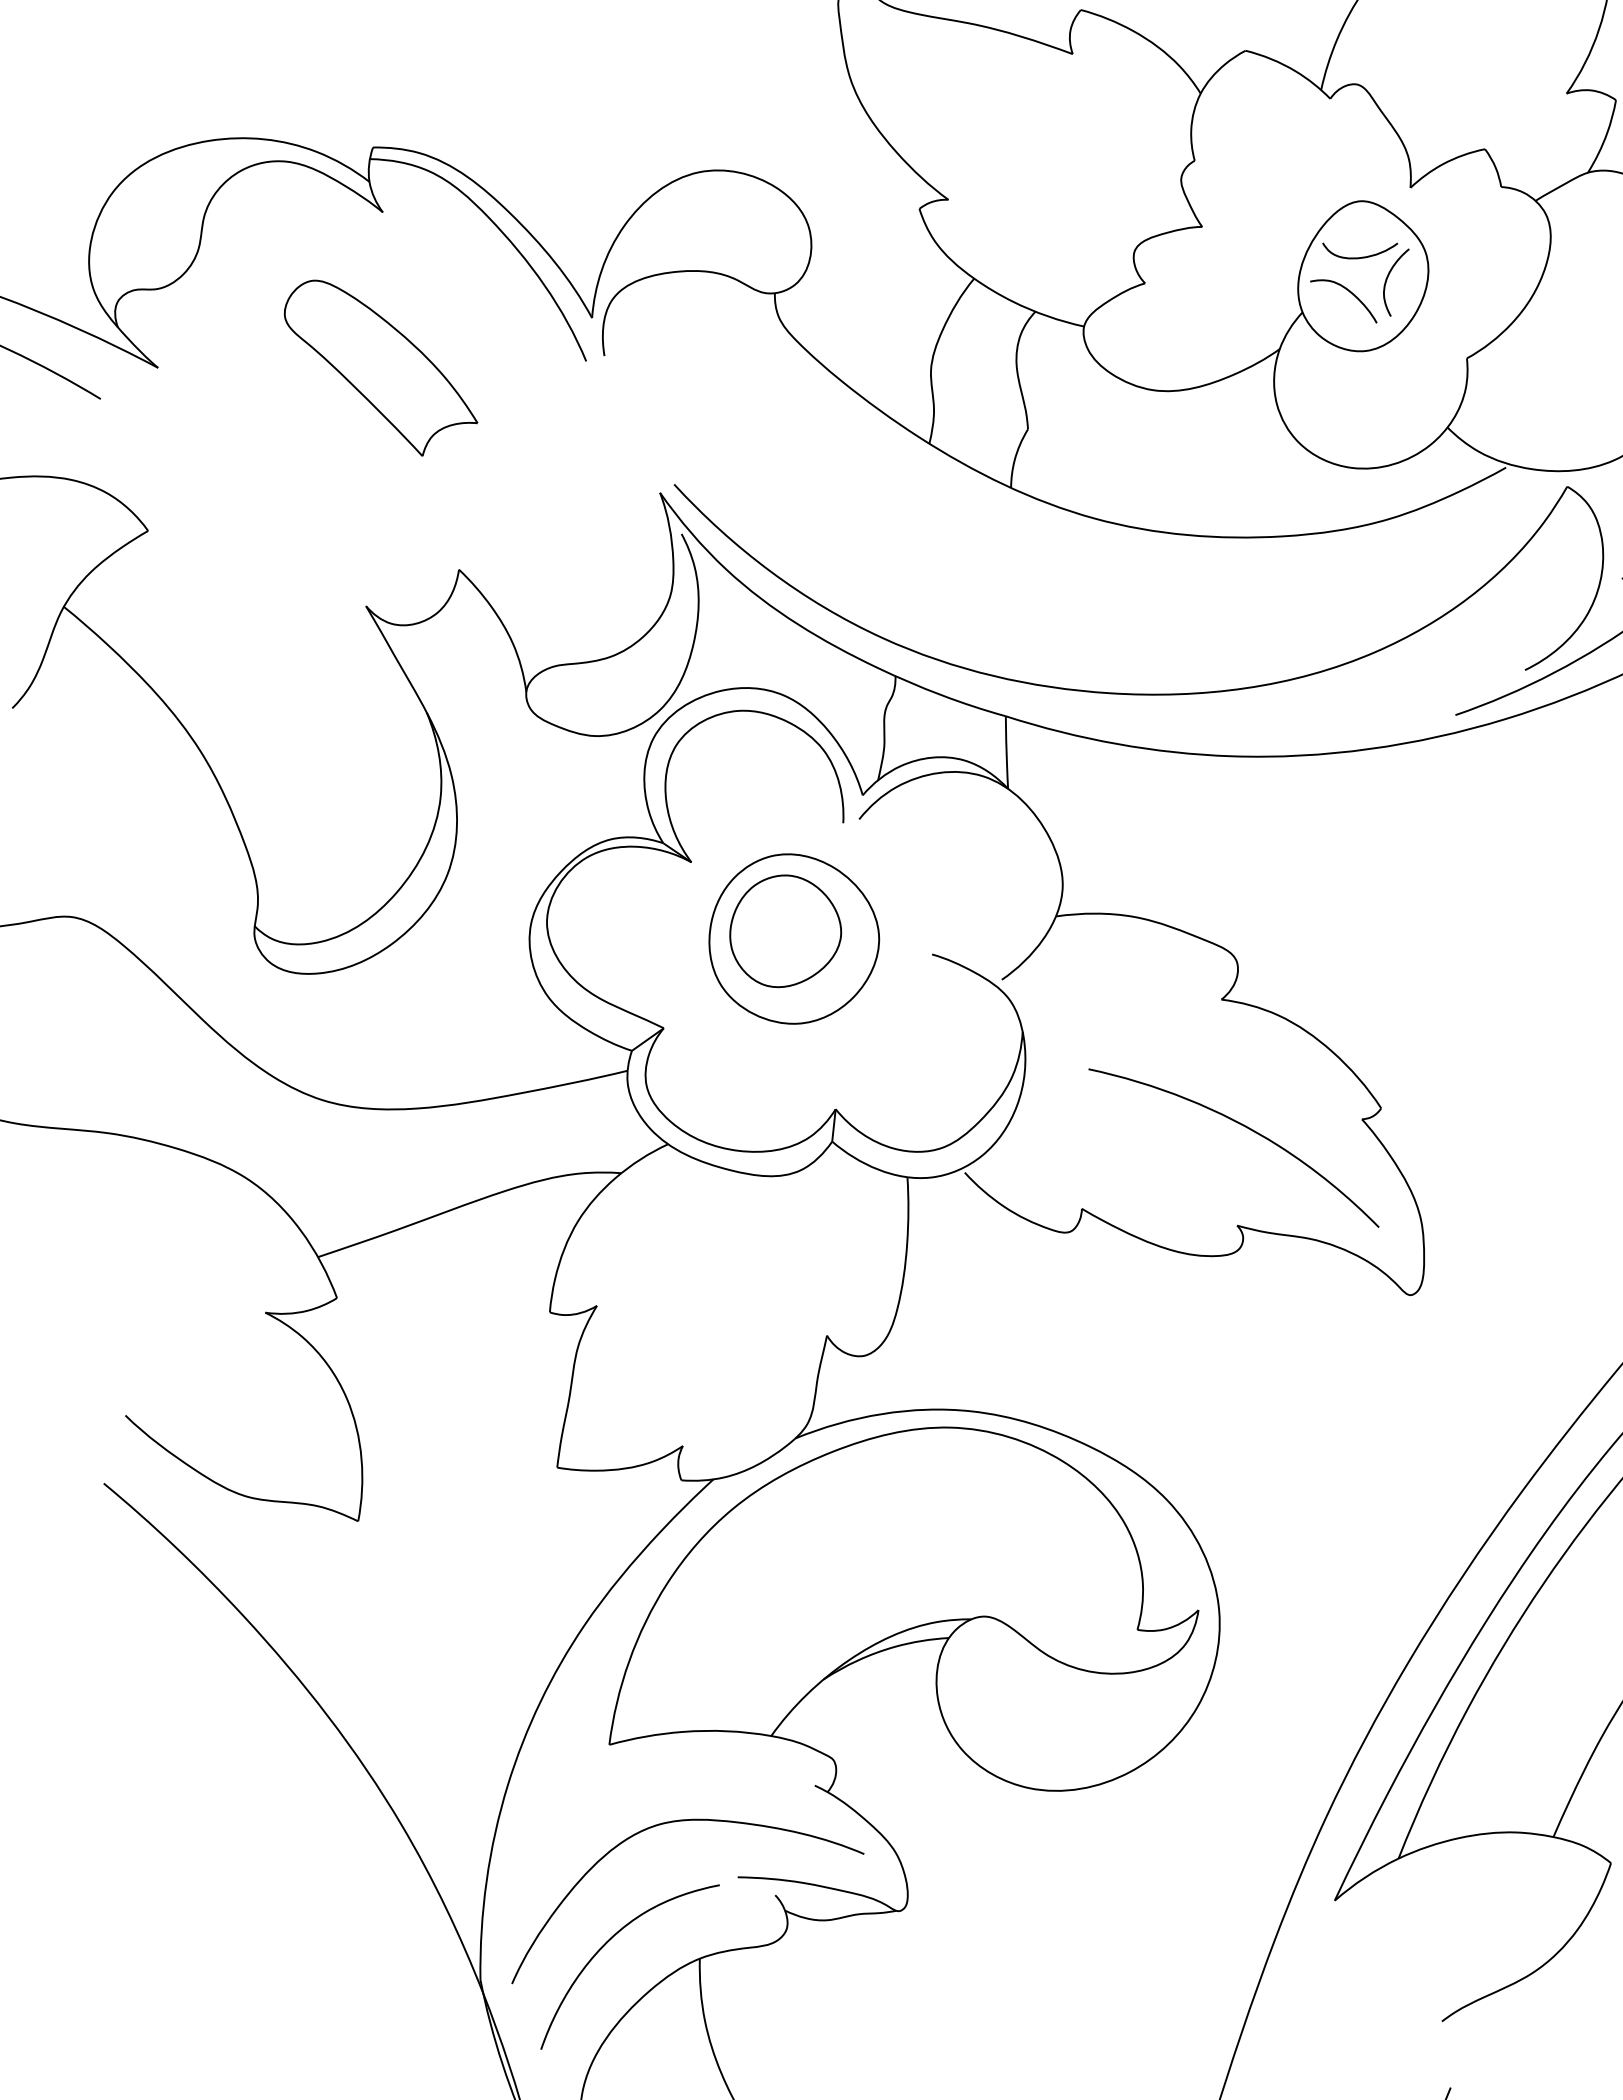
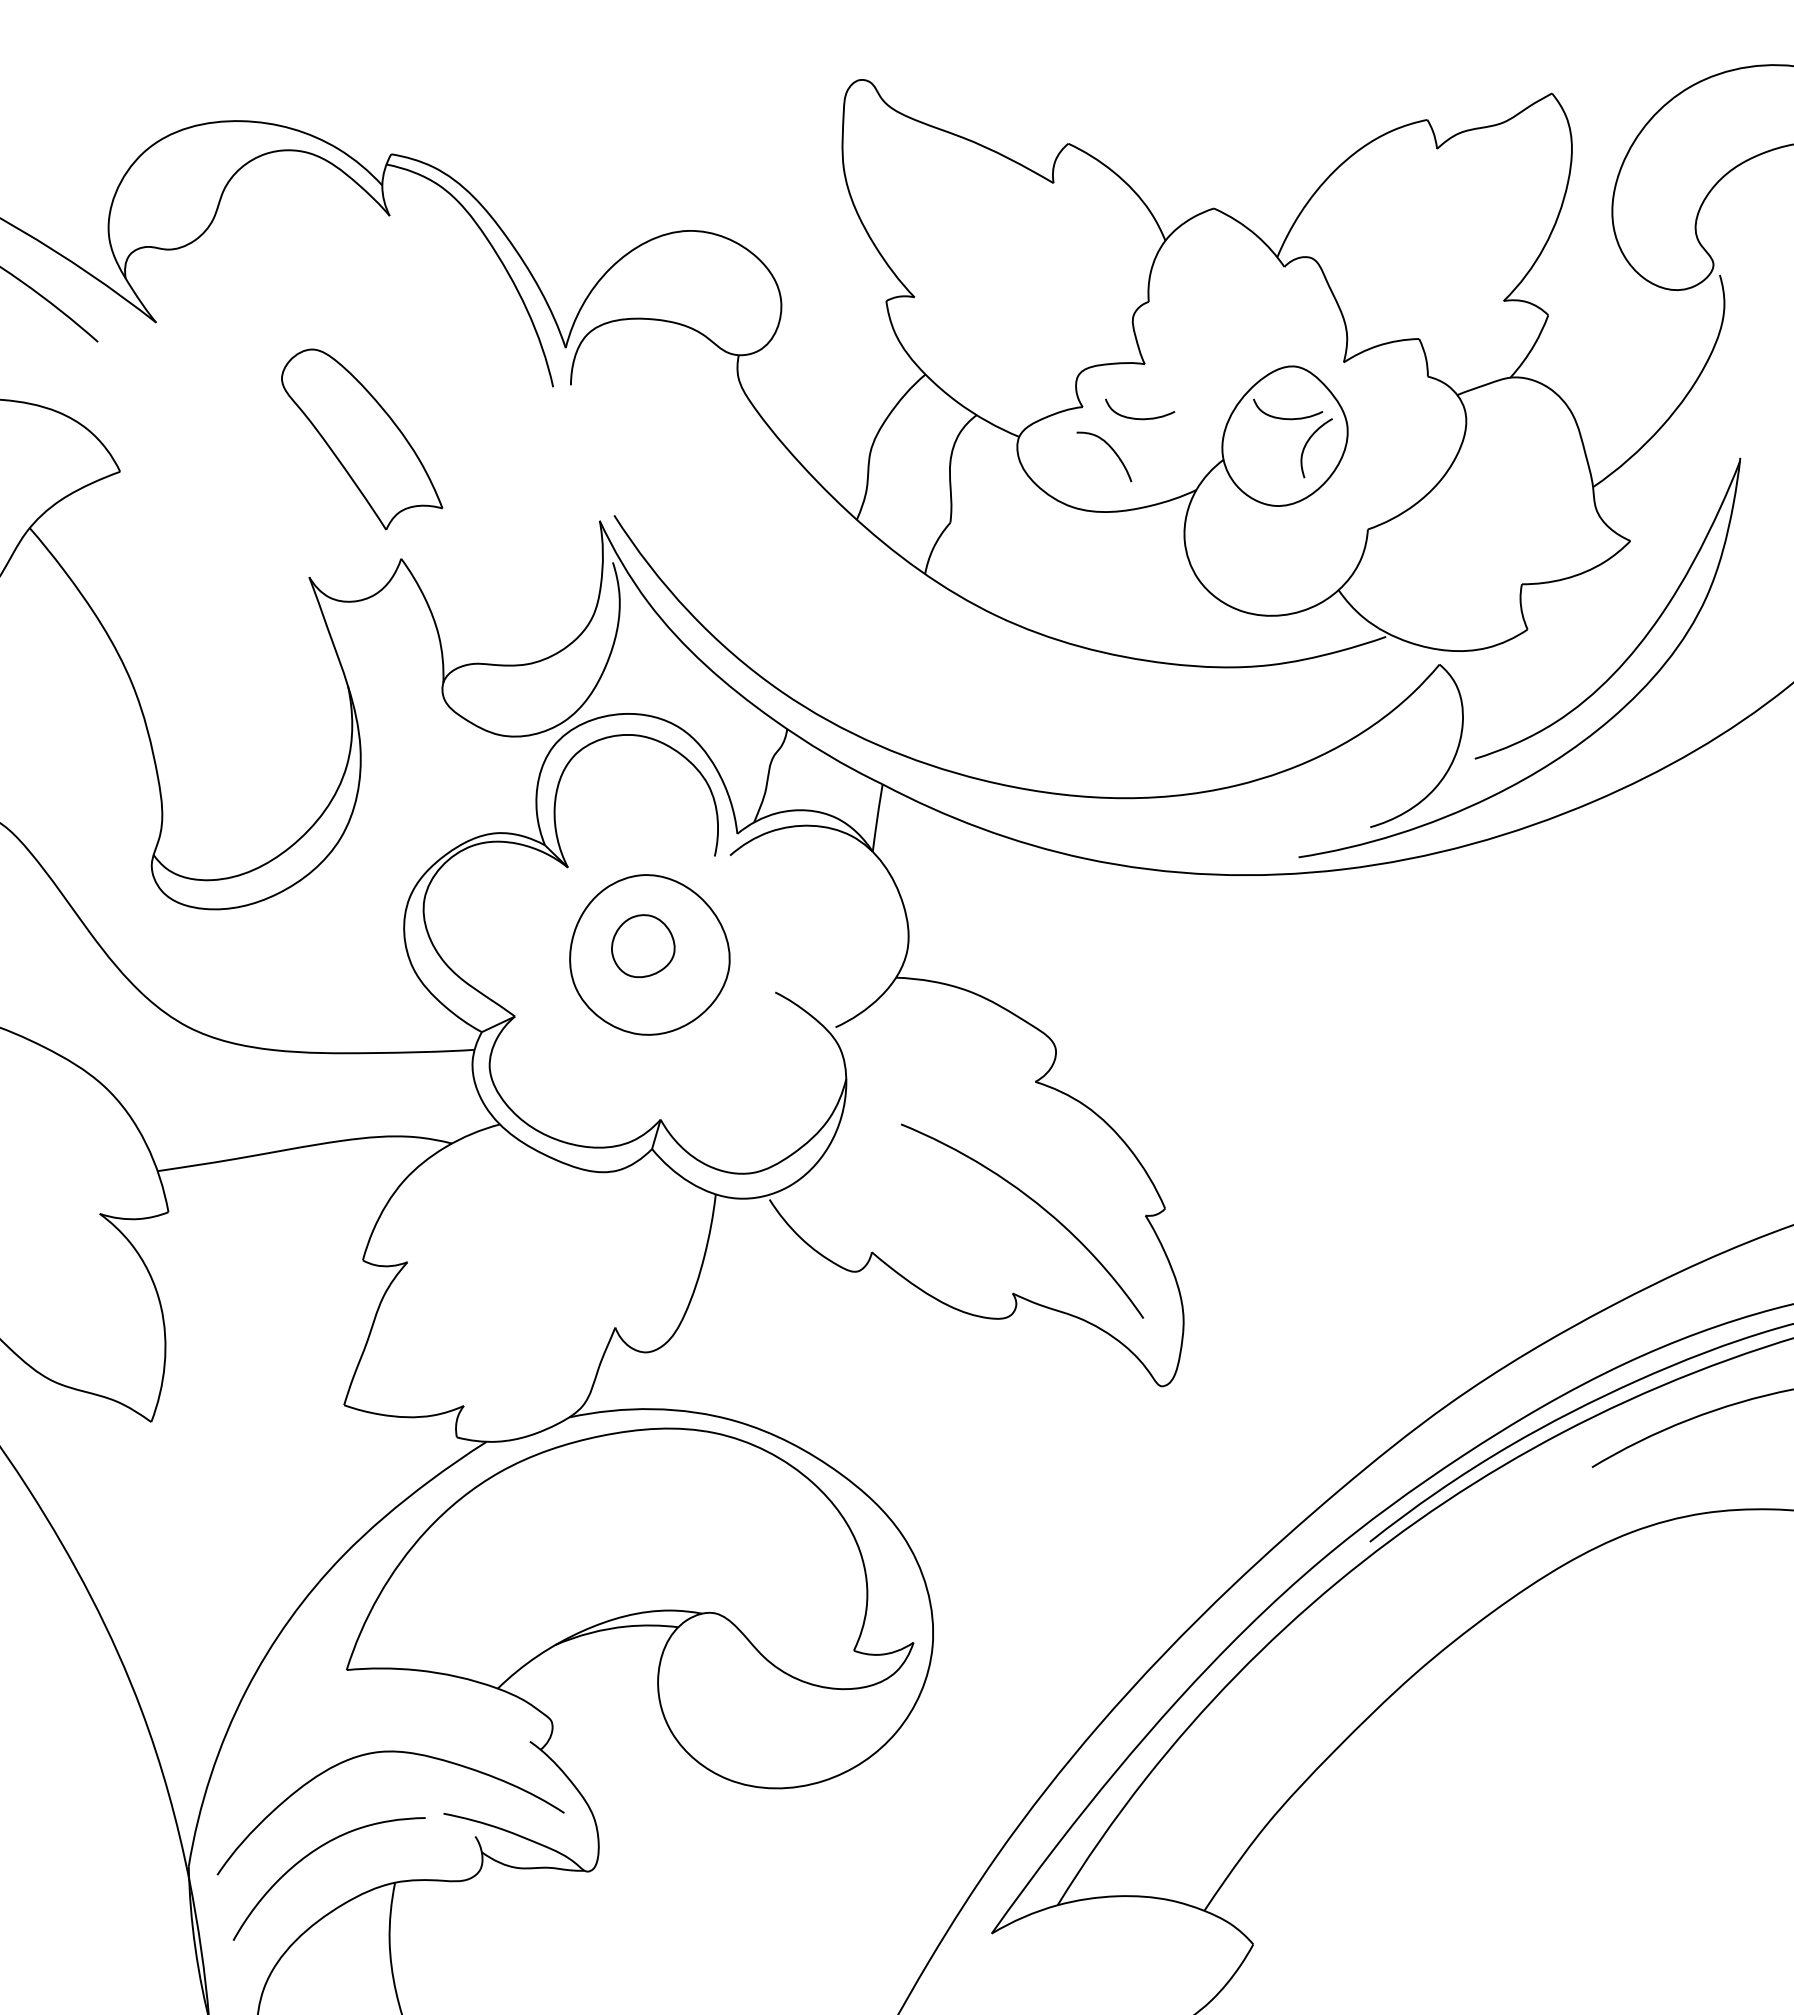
curve: (1207, 284) -> (1140, 418), added
curve: (1349, 292) -> (1111, 449), moved
part: (380, 365) -> (362, 439), moved
part: (785, 929) -> (643, 945), size x0.6

